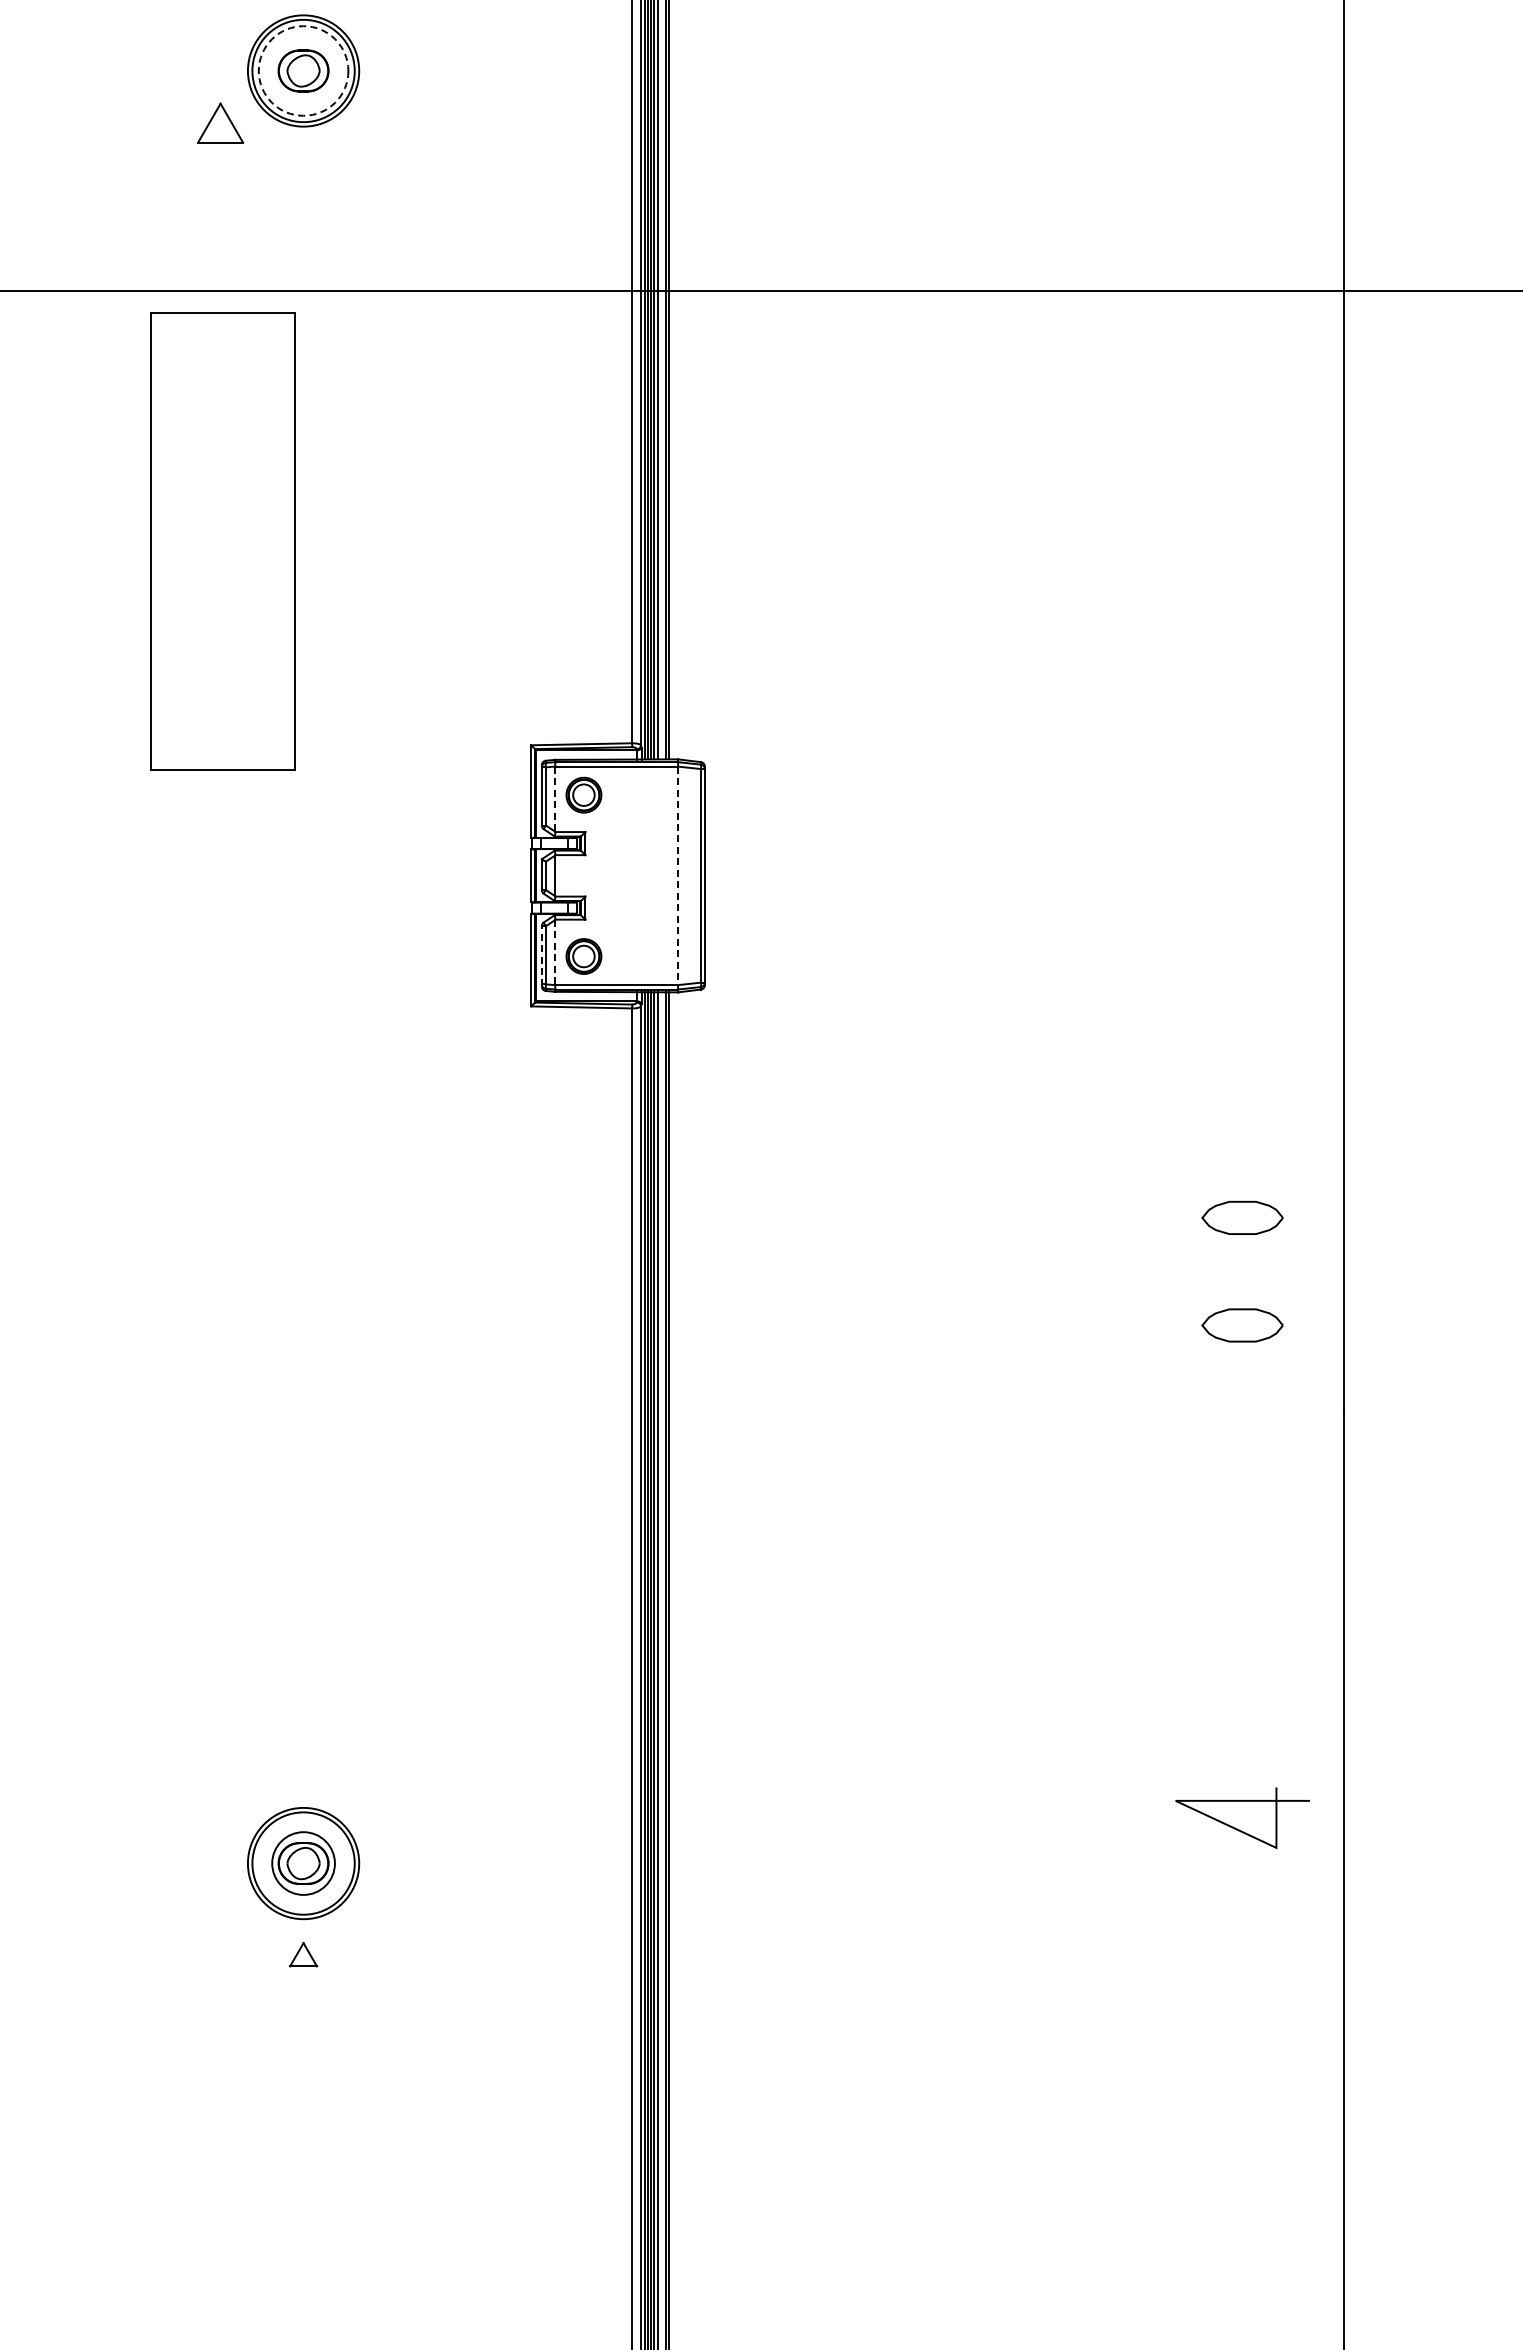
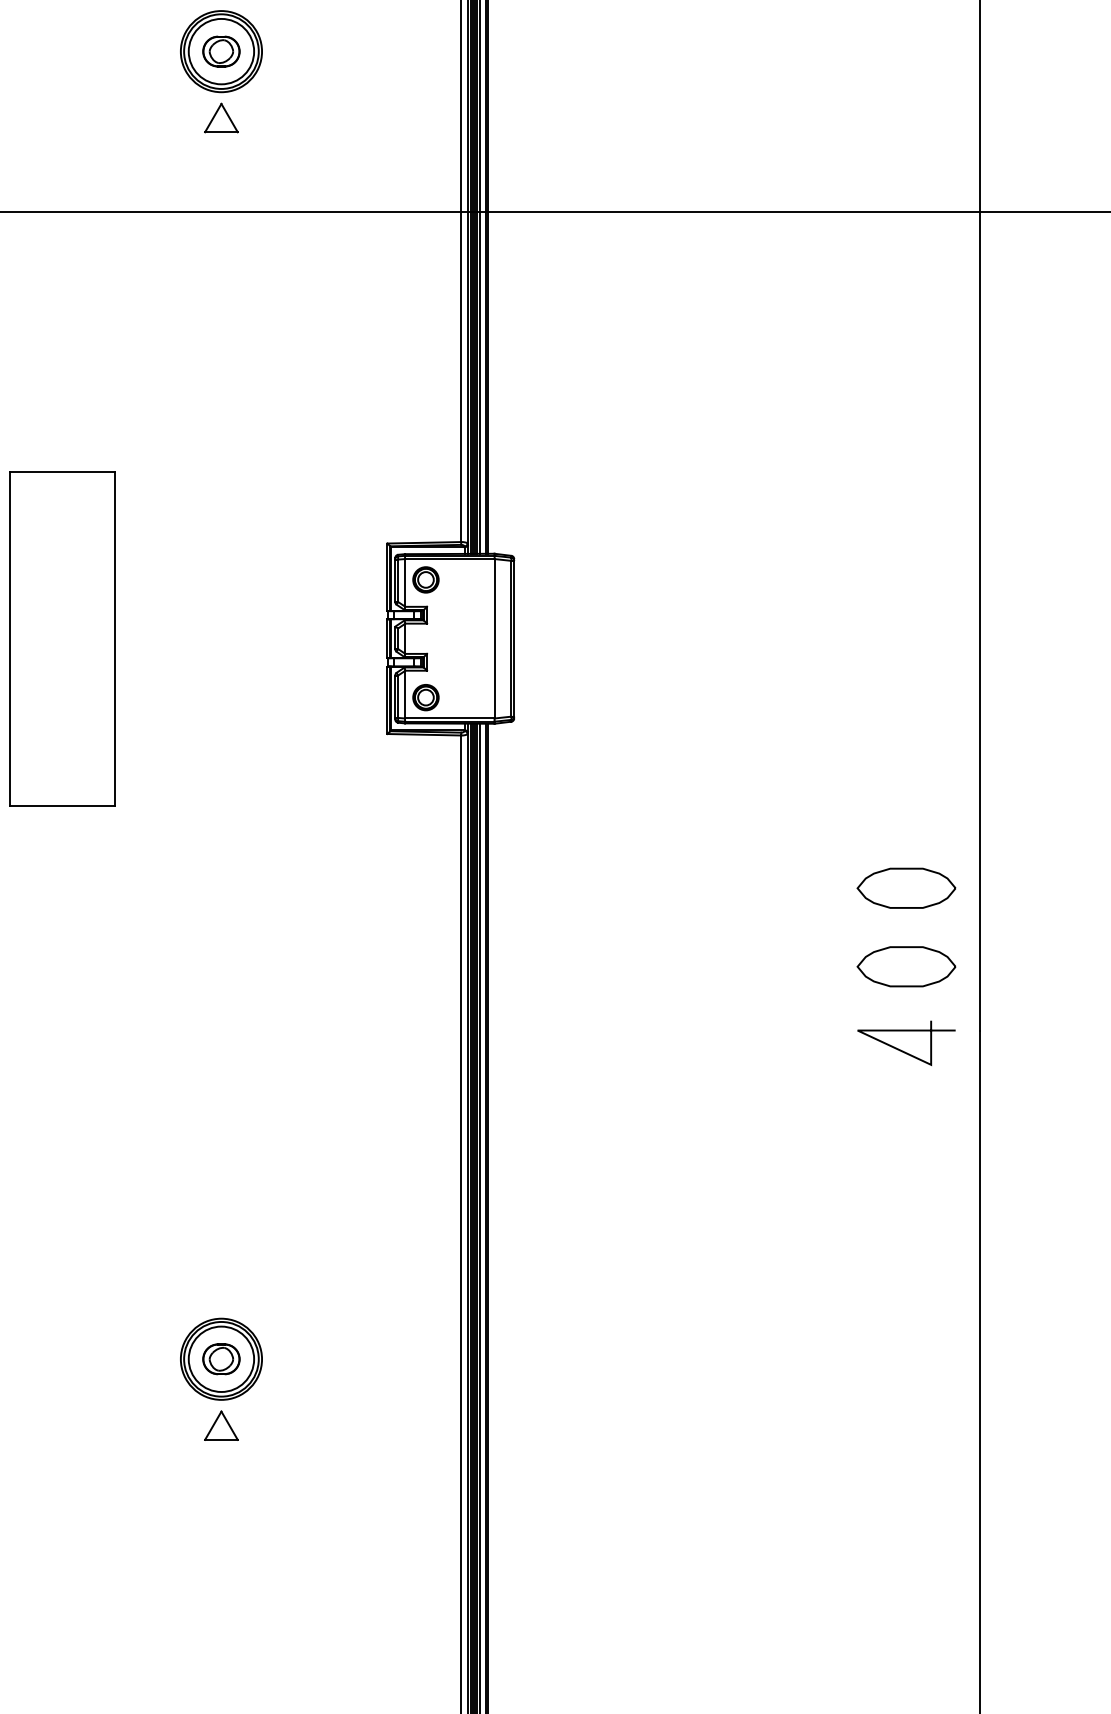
circle: (303, 70) -> (221, 51), dashed -> solid
part: (220, 122) -> (221, 117), moved
part: (222, 541) -> (62, 638), moved
line: (555, 799) -> (405, 583), dashed -> solid
line: (678, 876) -> (494, 639), dashed -> solid
line: (555, 952) -> (405, 694), dashed -> solid
line: (541, 955) -> (395, 696), dashed -> solid
part: (1242, 1217) -> (906, 888), size x1.67
part: (1242, 1325) -> (906, 966), size x1.67
line: (1237, 1828) -> (902, 1050), moved
circle: (303, 1863) -> (221, 1359), size x1.43
part: (303, 1954) -> (221, 1425), size x1.67

